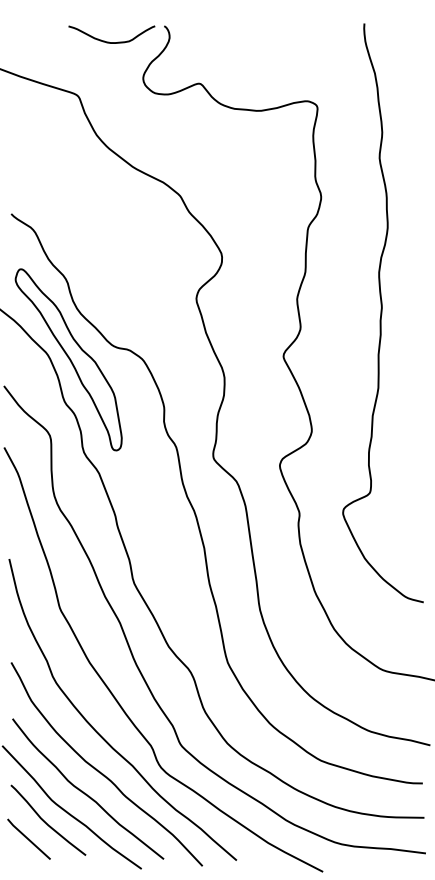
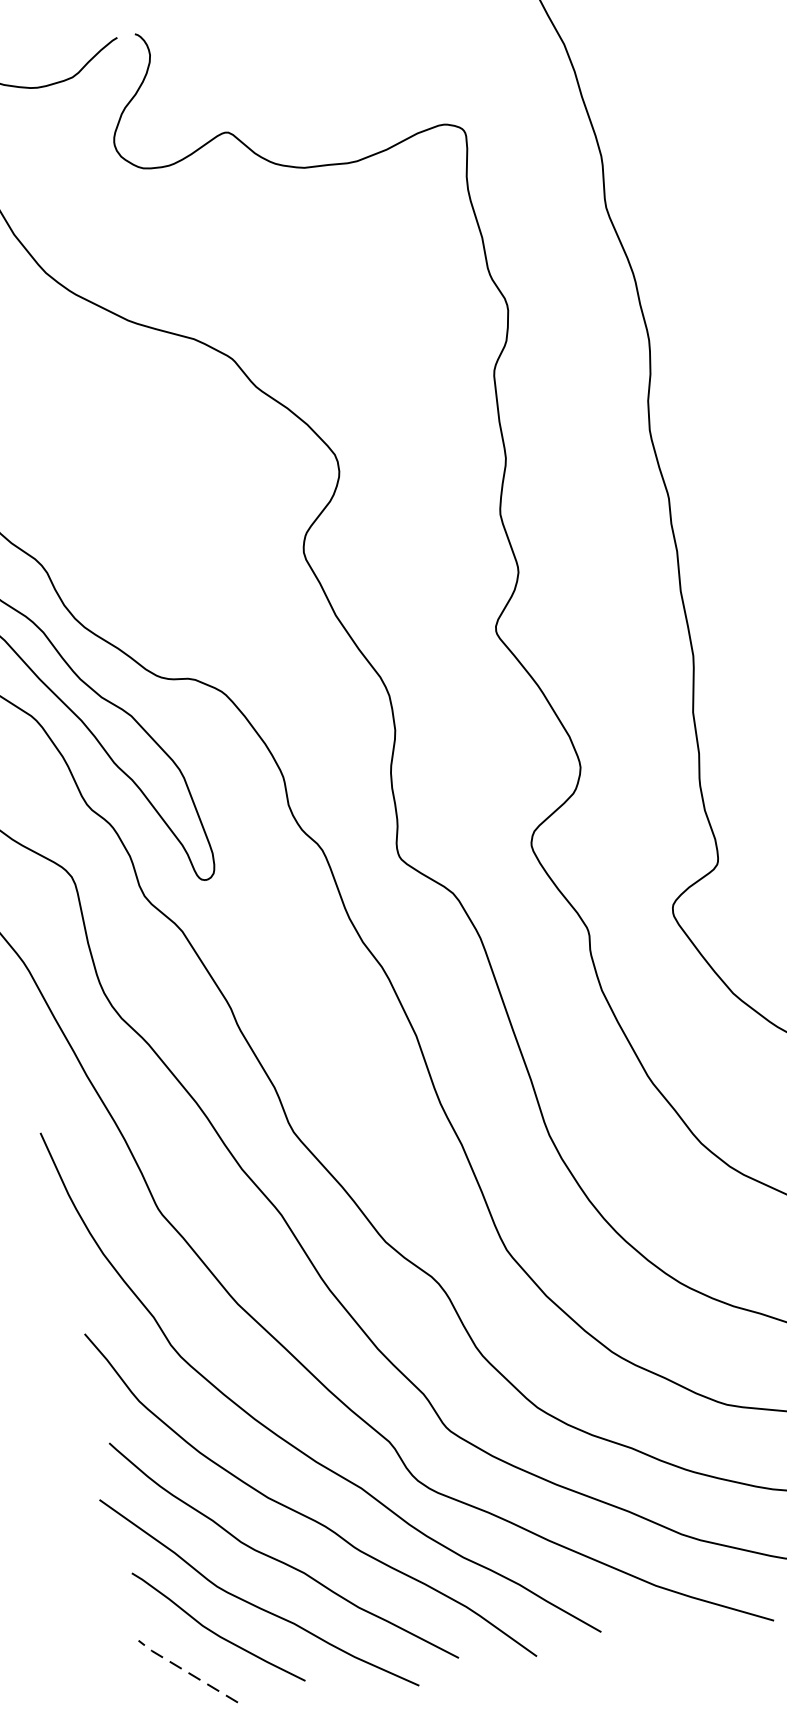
line: (27, 838) -> (184, 1670), solid -> dashed

